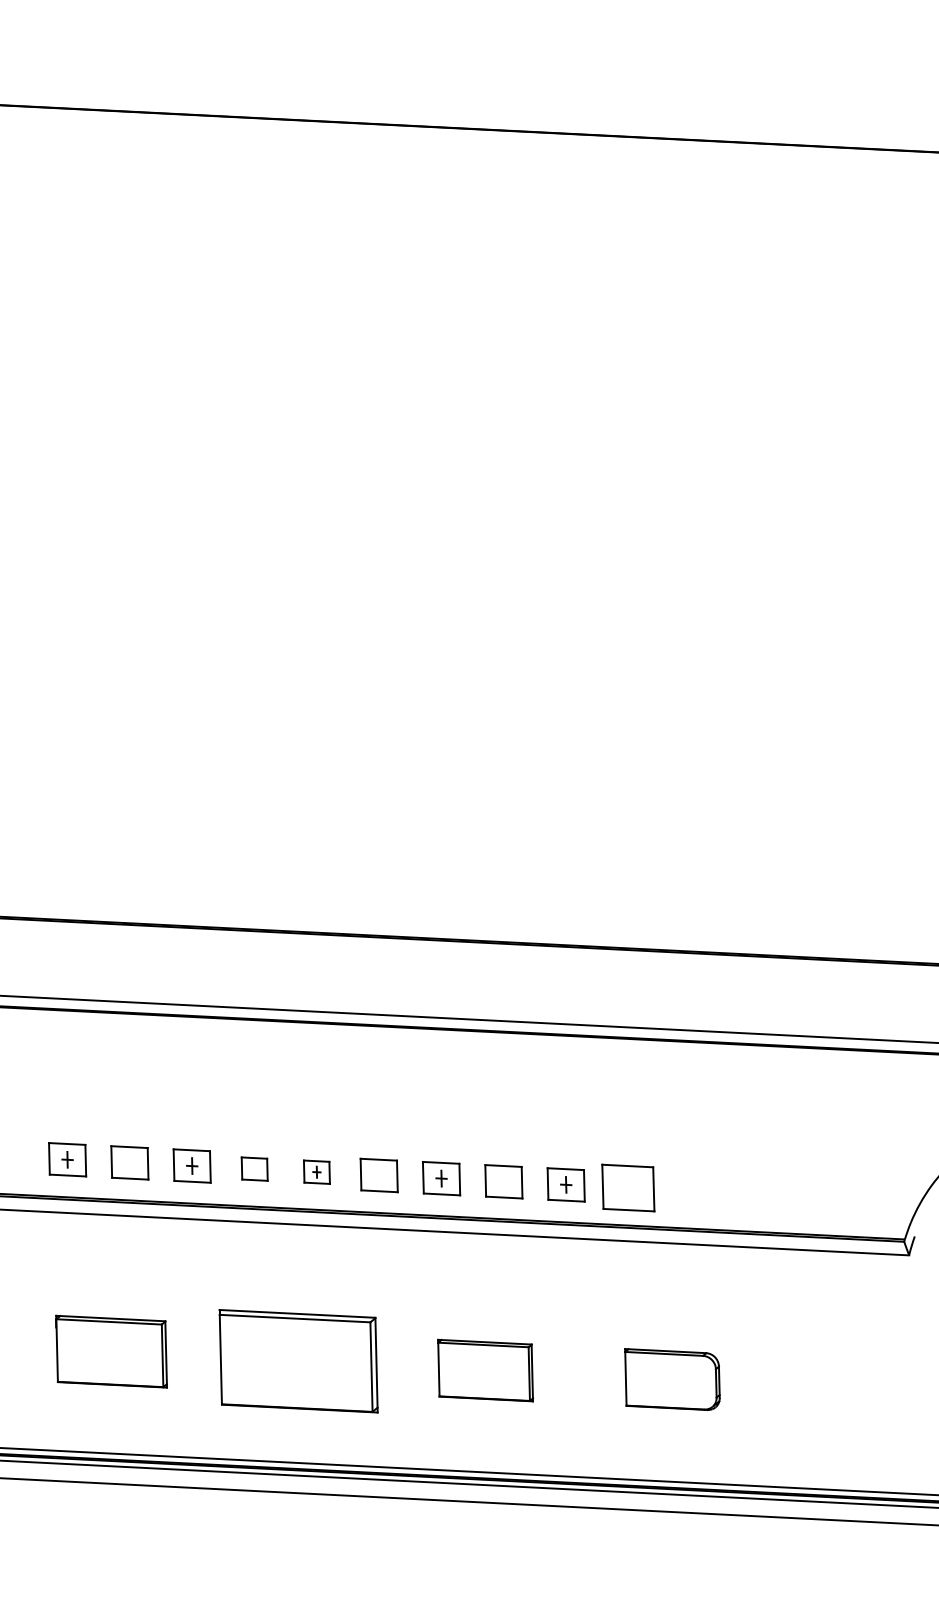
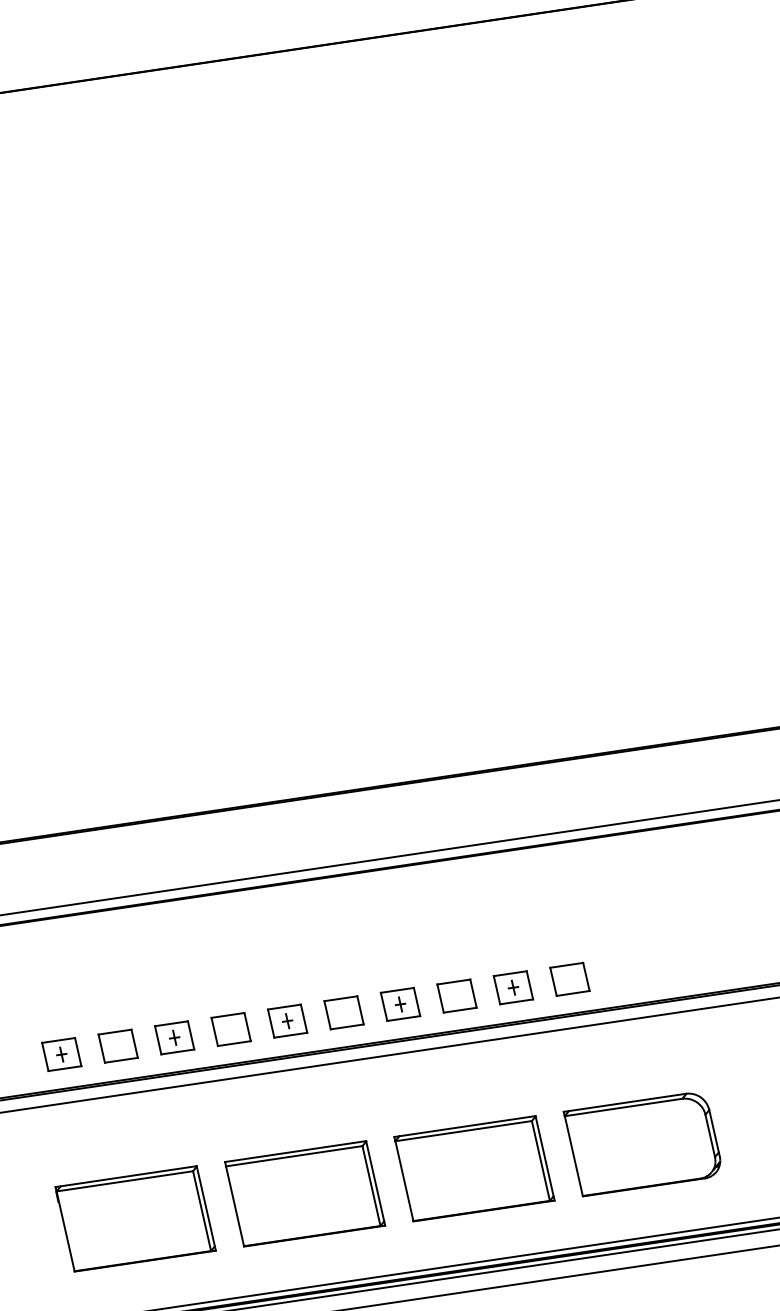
part: (254, 1168) -> (230, 1028), size x1.43
part: (316, 1171) -> (287, 1020), size x1.43
part: (628, 1187) -> (569, 978), size x0.71
part: (111, 1351) -> (135, 1218), size x1.43
part: (485, 1370) -> (474, 1168), size x1.67
part: (672, 1379) -> (643, 1143), size x1.67

